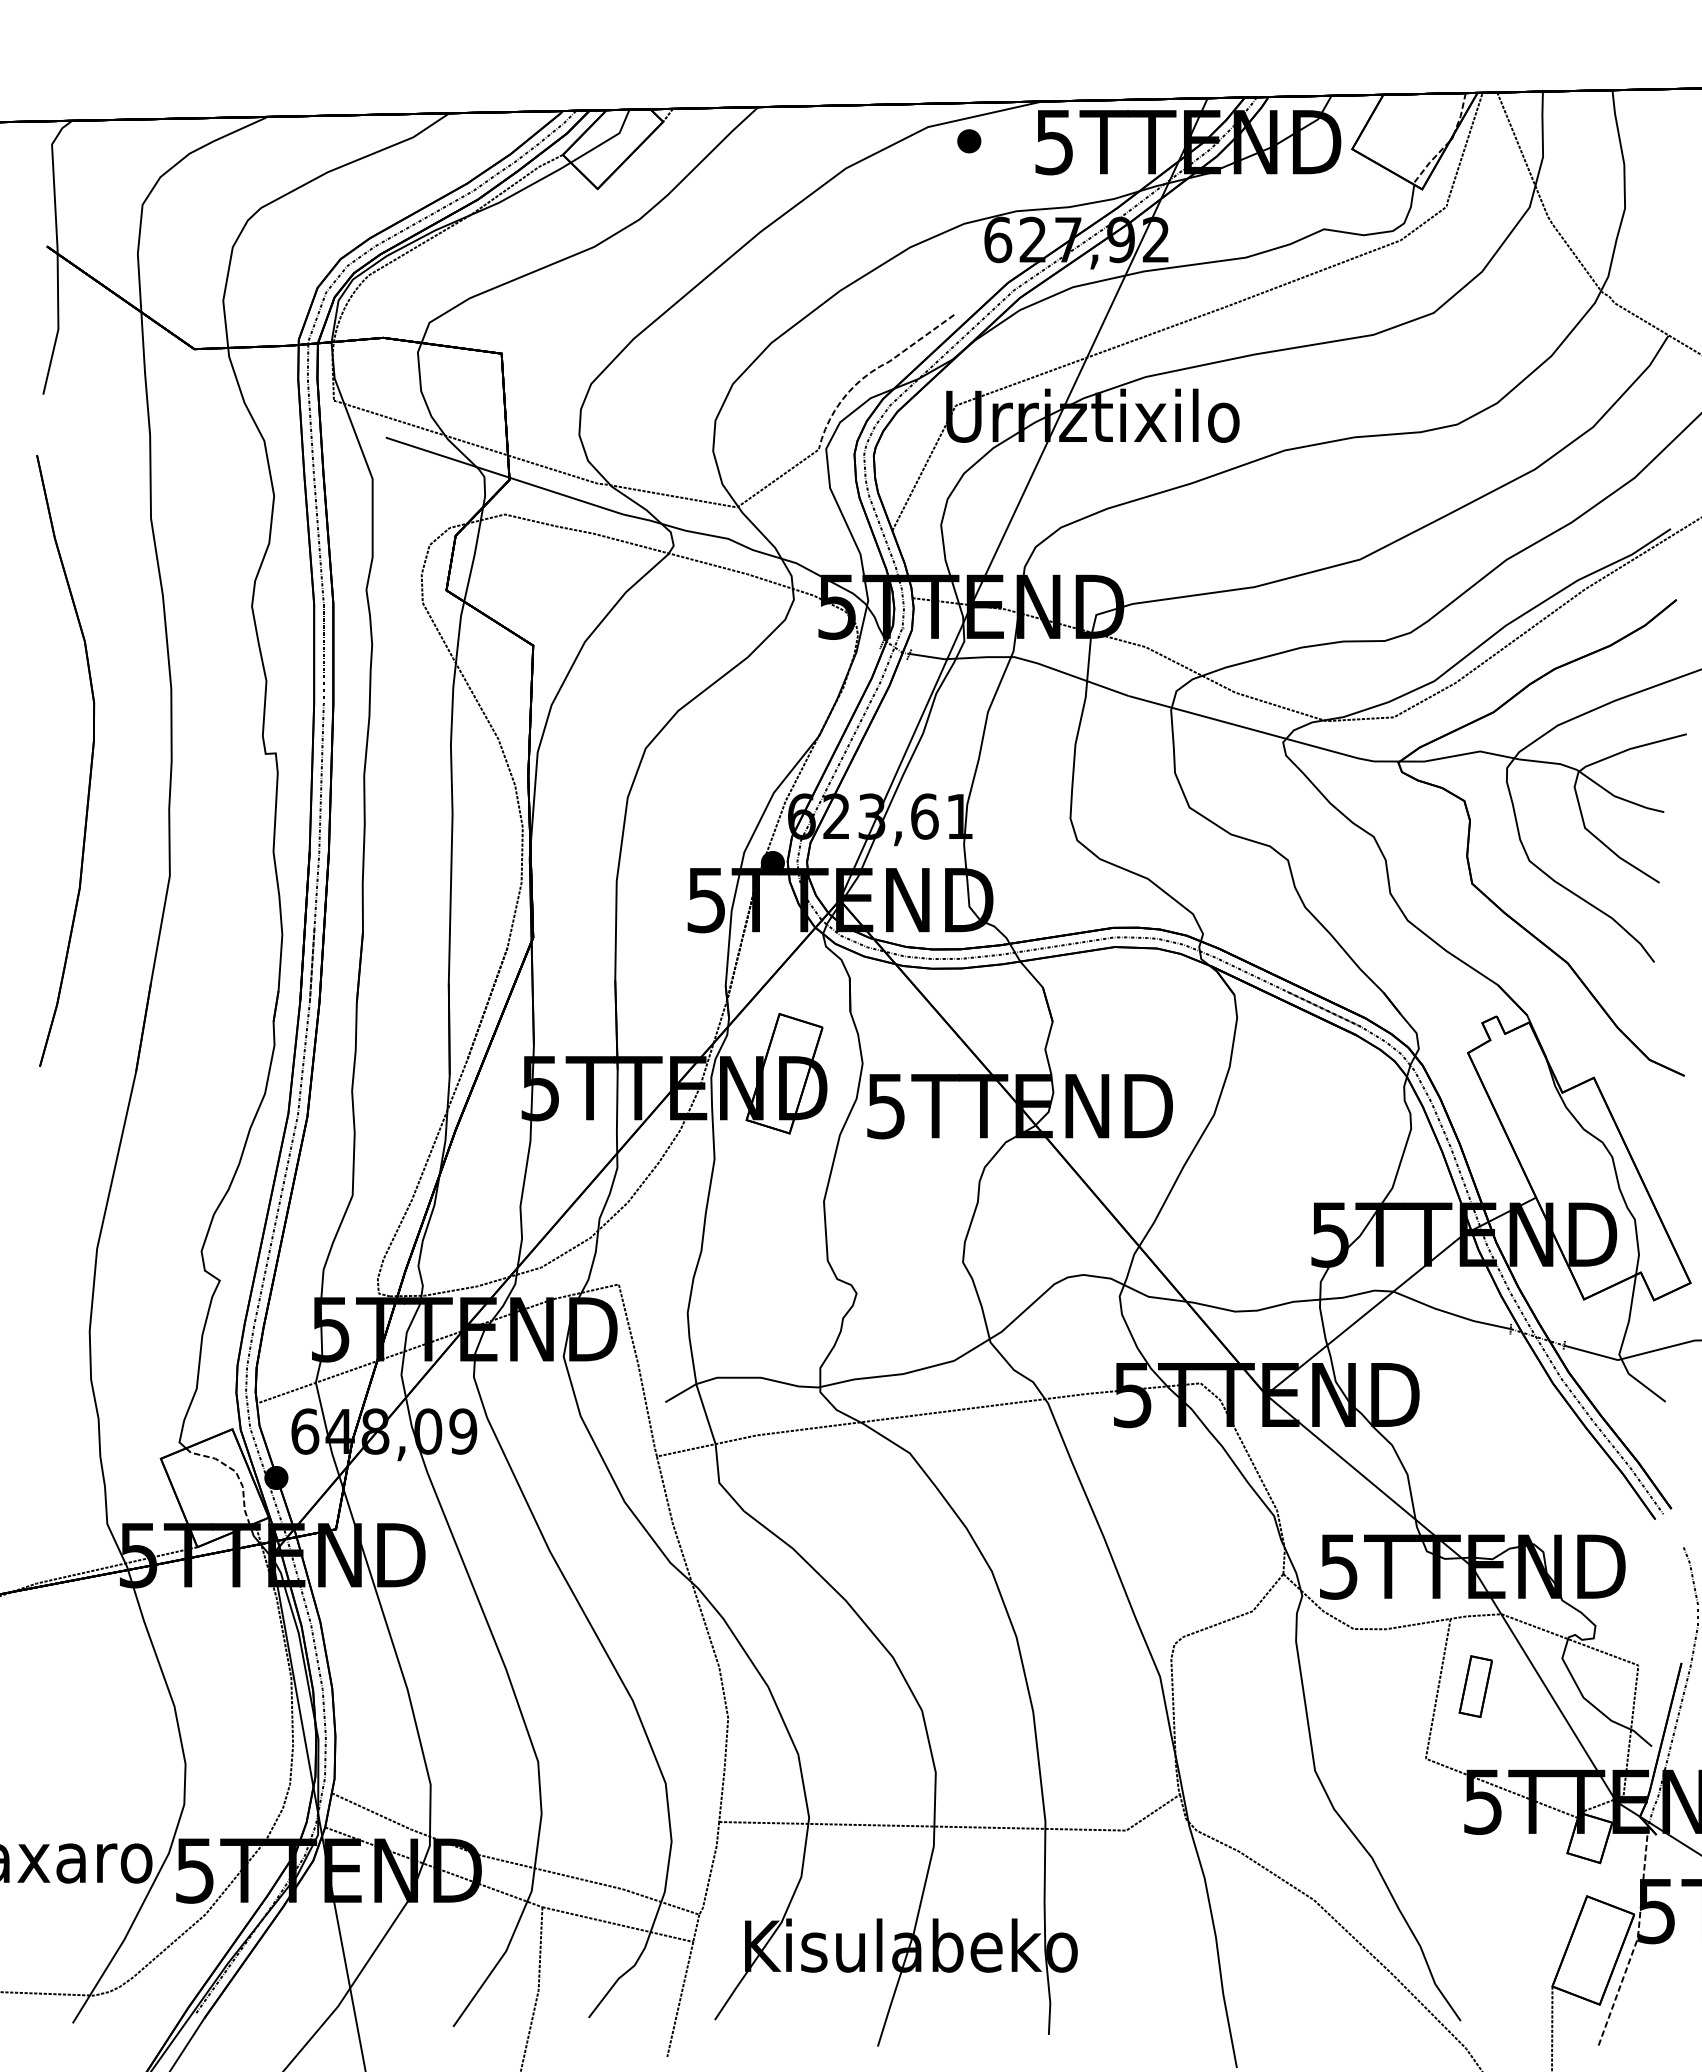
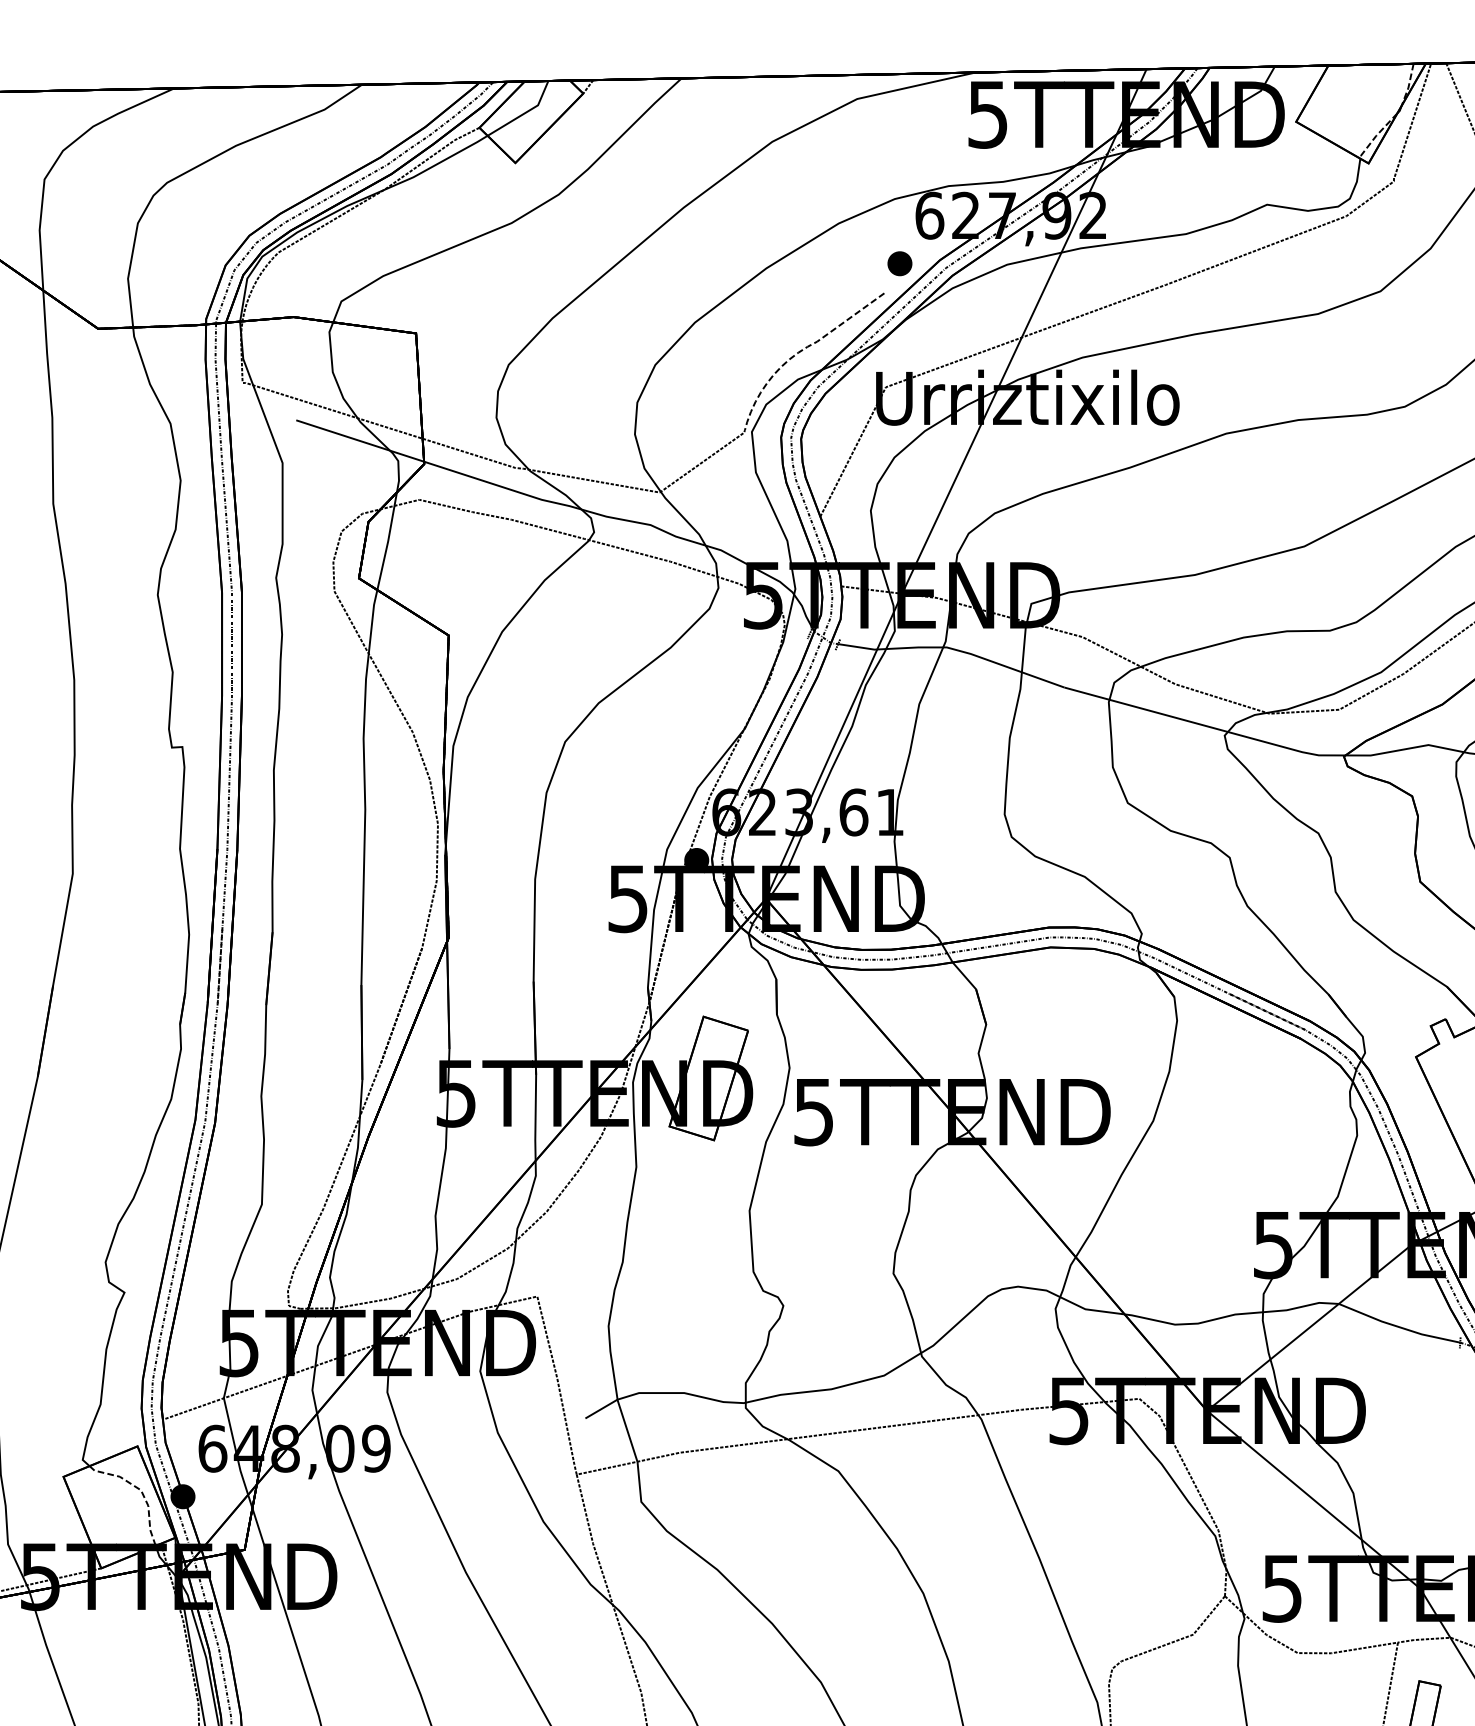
part: (969, 141) -> (900, 263), moved

